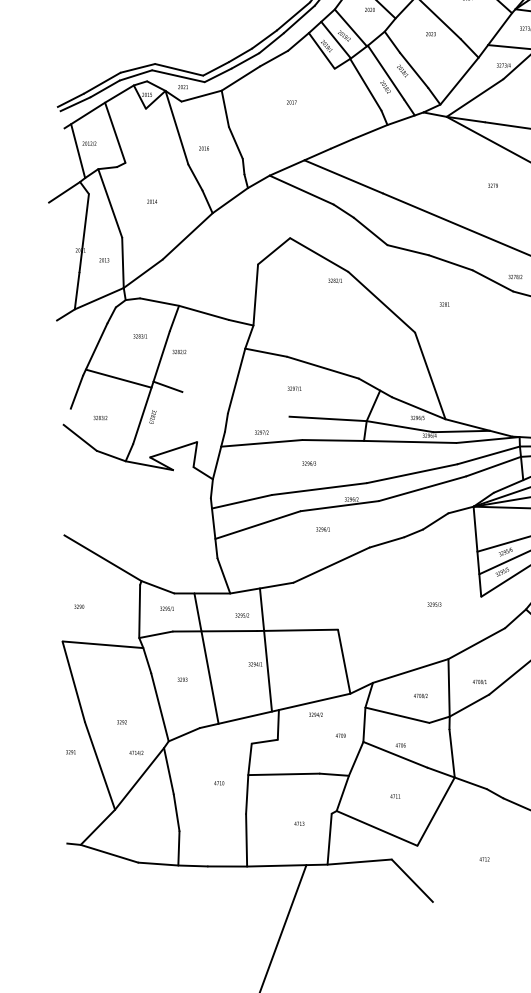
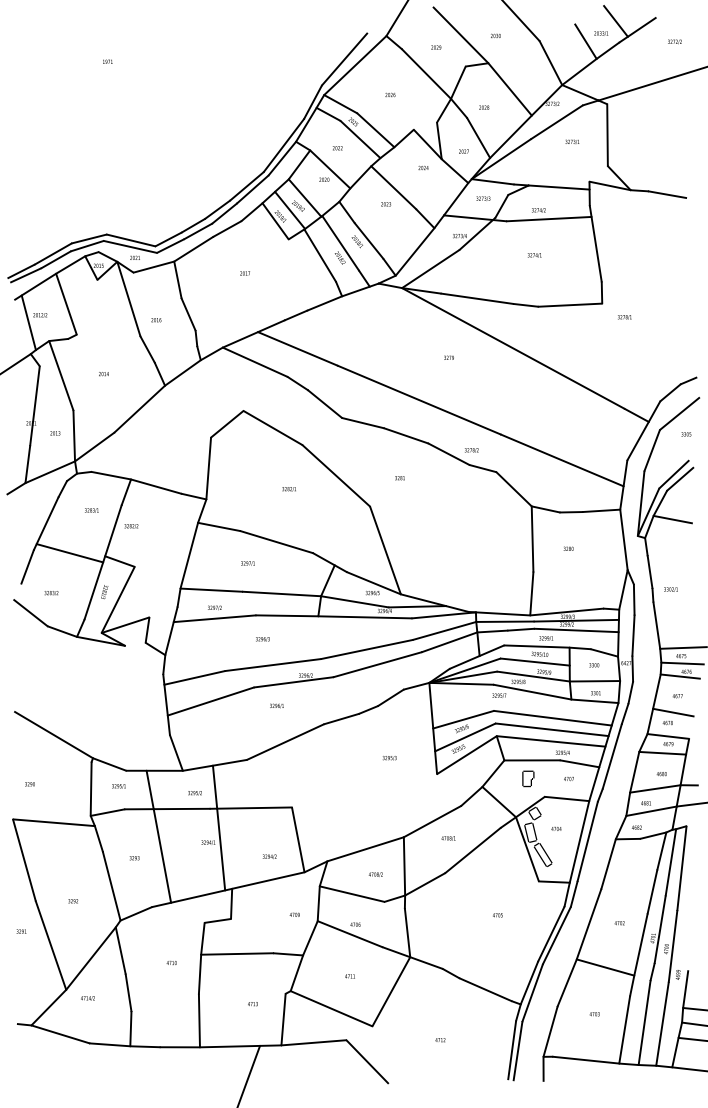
text: (334, 281) -> (288, 489), moved
line: (258, 414) -> (211, 589), added
line: (165, 424) -> (117, 599), added
text: (434, 605) -> (389, 758), moved
text: (479, 682) -> (448, 838), moved
text: (315, 714) -> (269, 856), moved
text: (136, 753) -> (87, 998), moved

